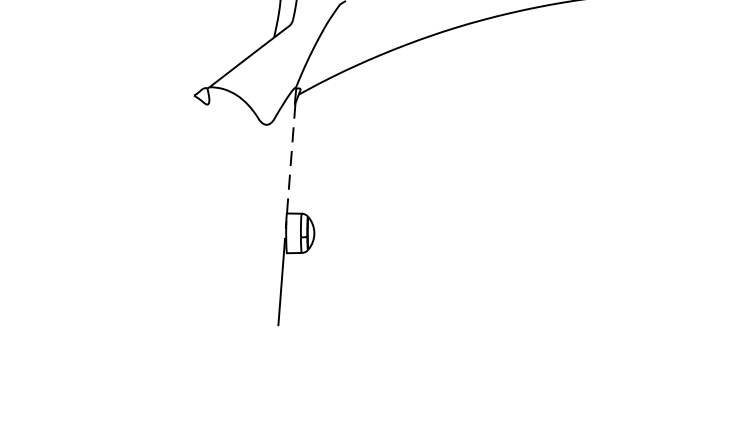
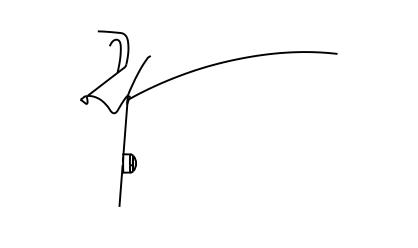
line: (291, 157) -> (125, 128), dashed -> solid

